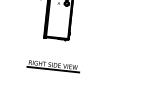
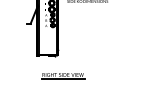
part: (53, 66) -> (63, 76), moved

